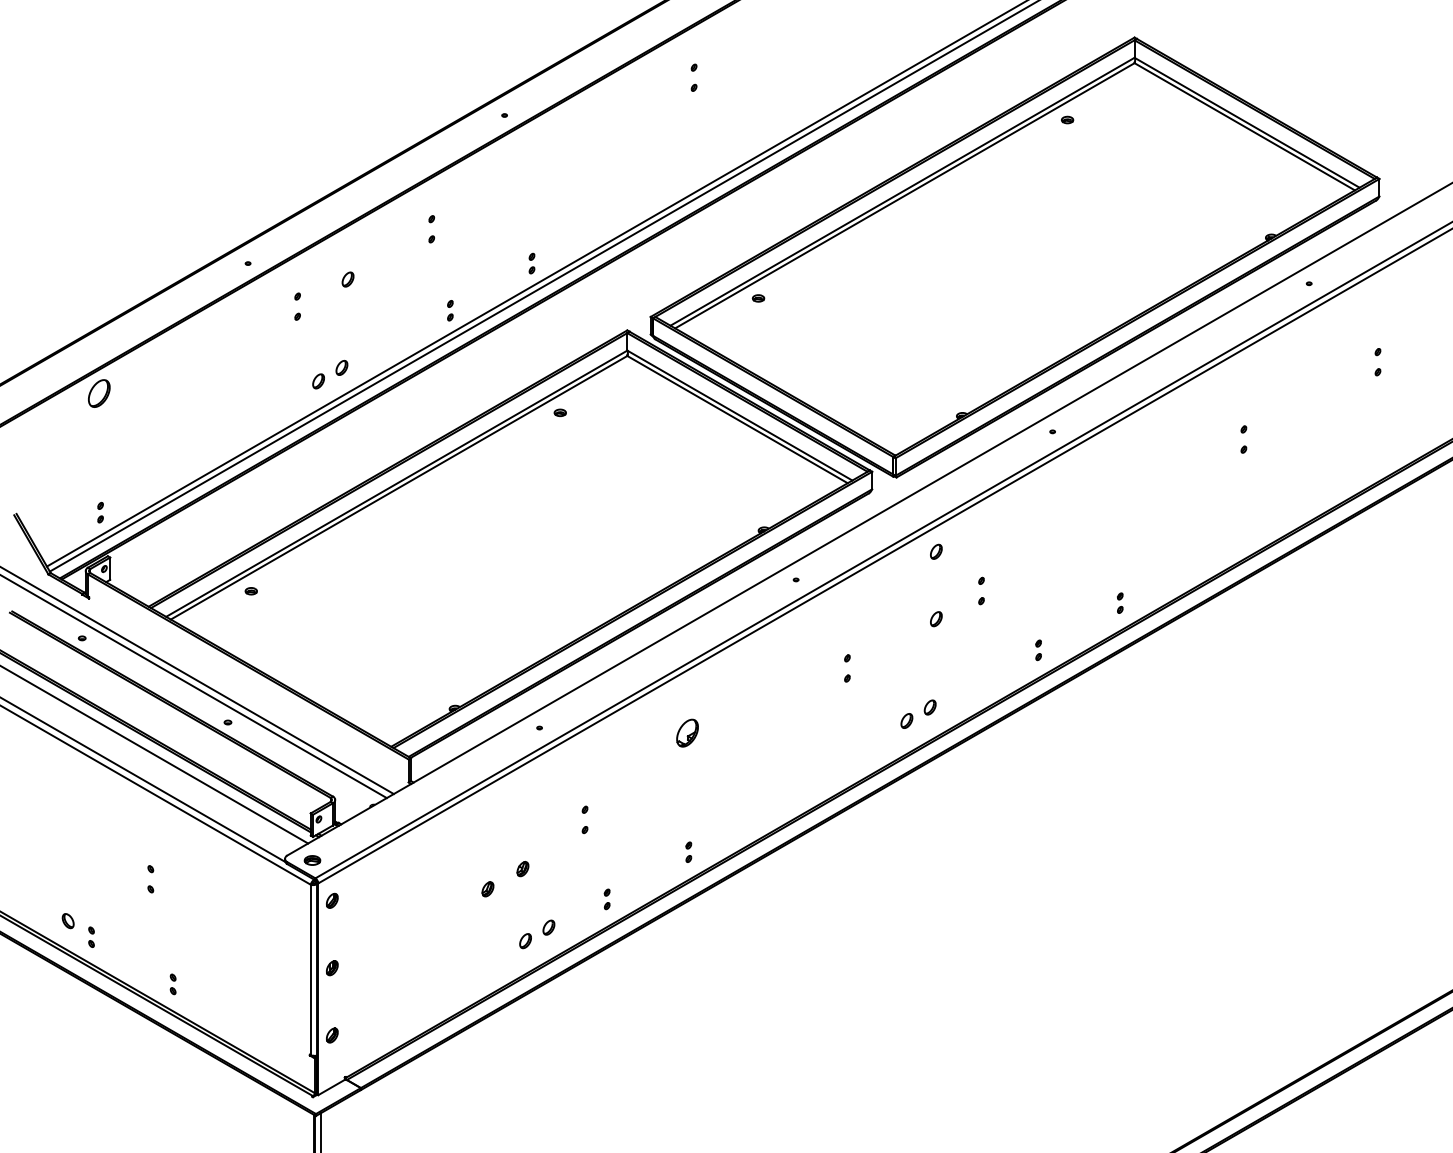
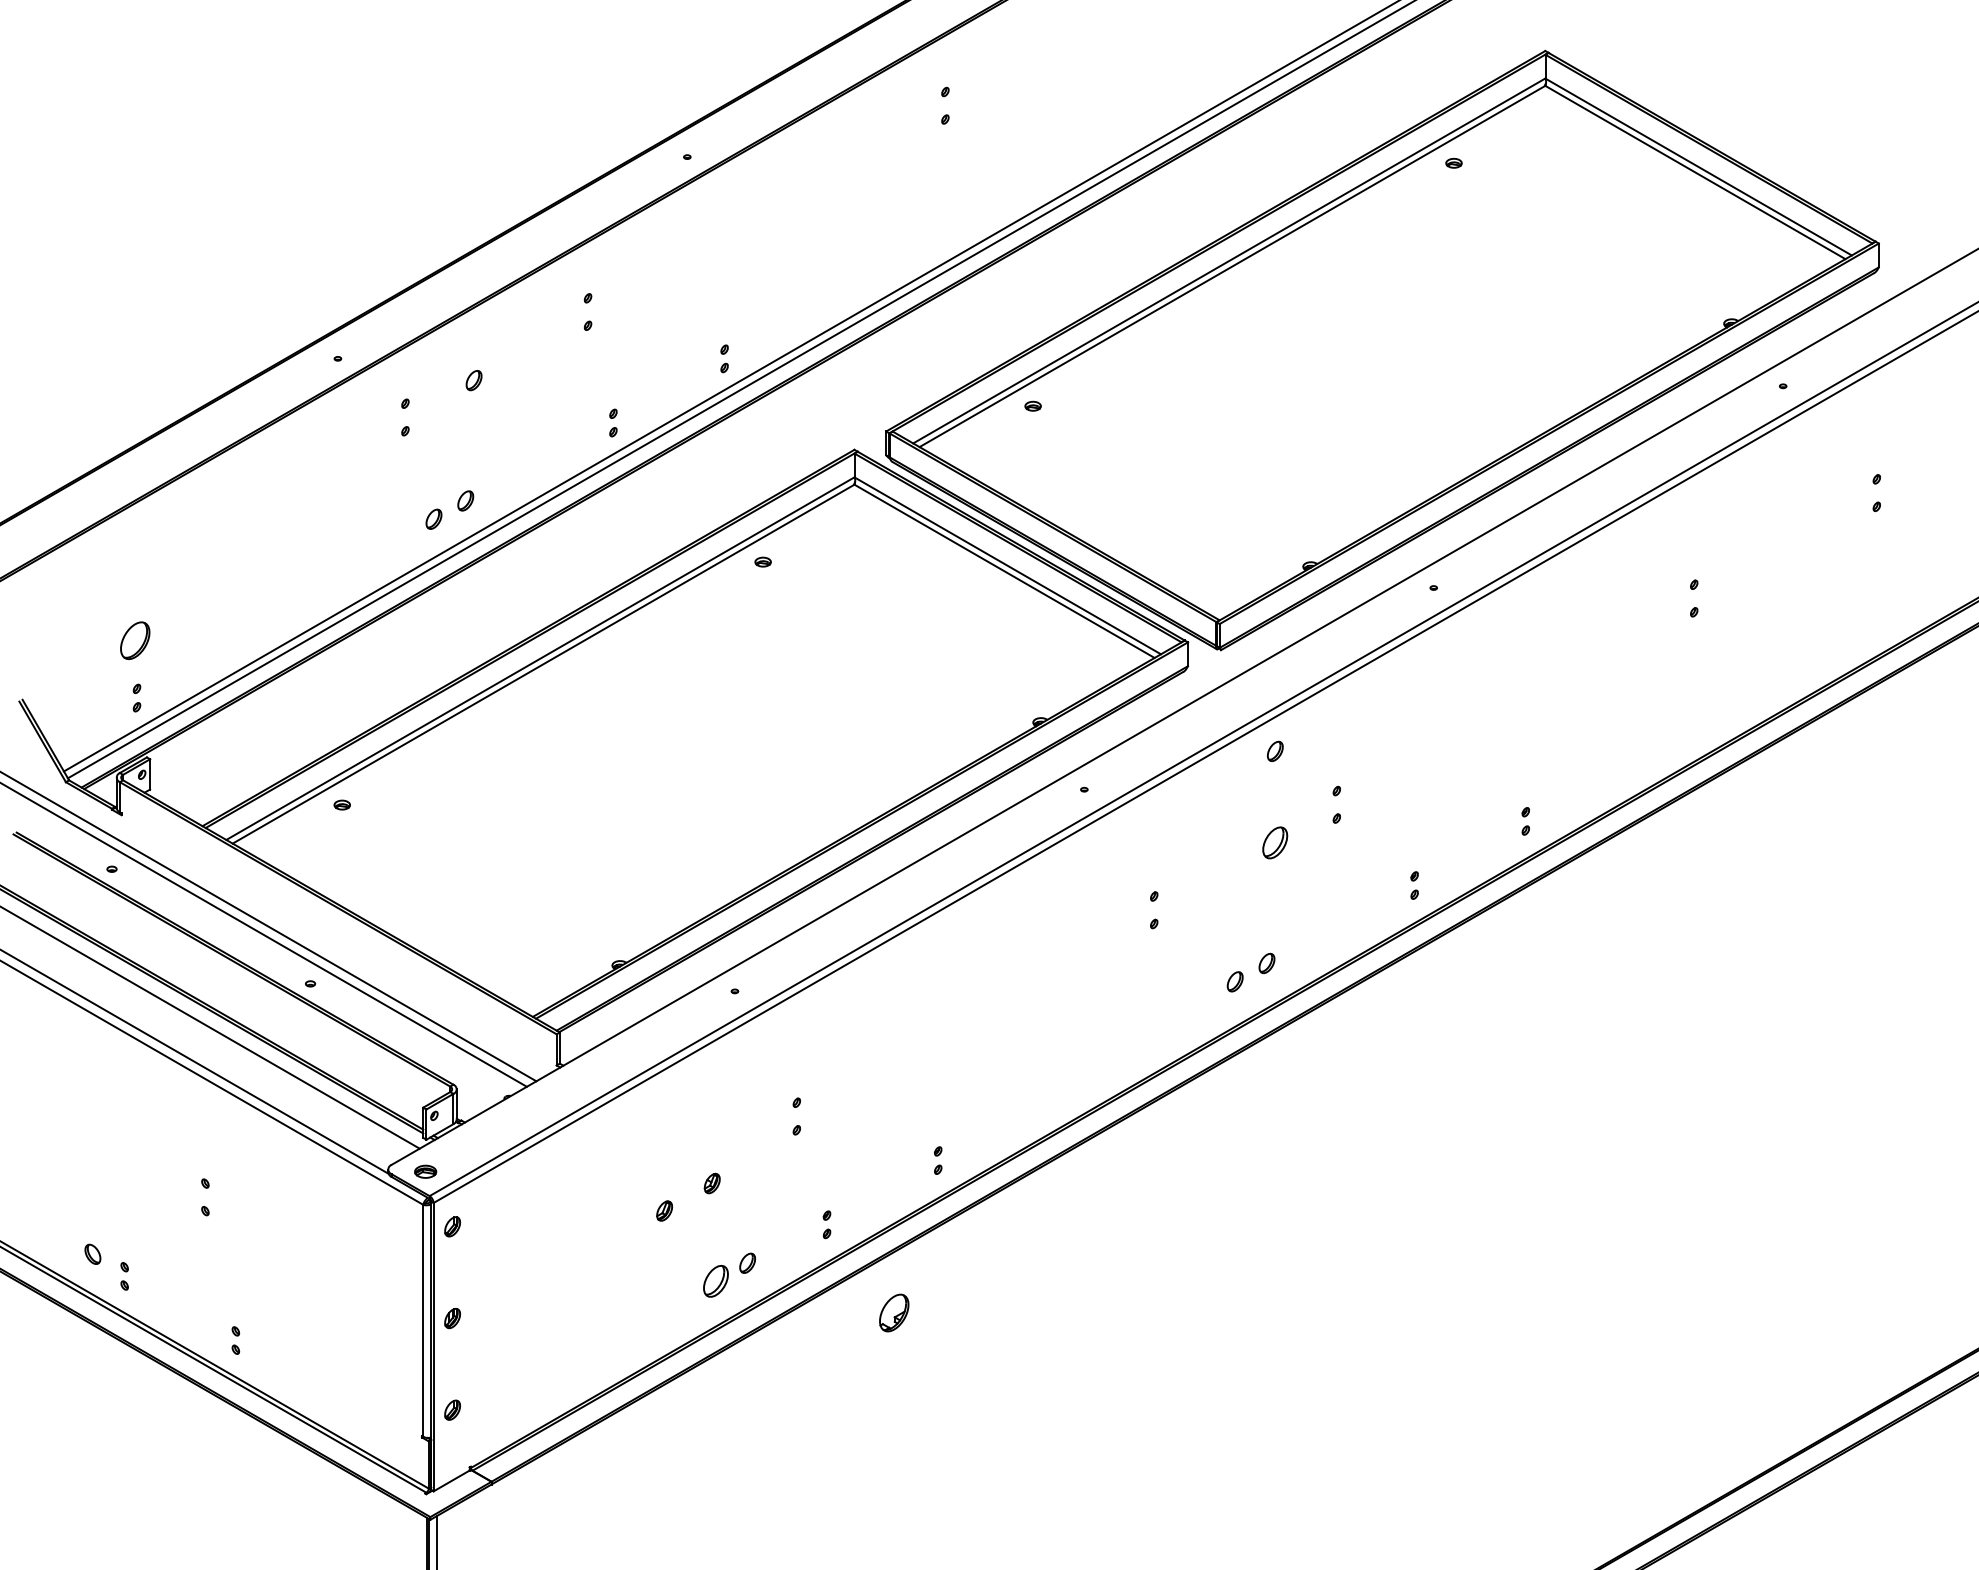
part: (99, 393) -> (135, 640), moved
part: (936, 619) -> (1275, 843), size x1.6
part: (687, 732) -> (894, 1312), moved
part: (525, 941) -> (715, 1282), size x1.6

